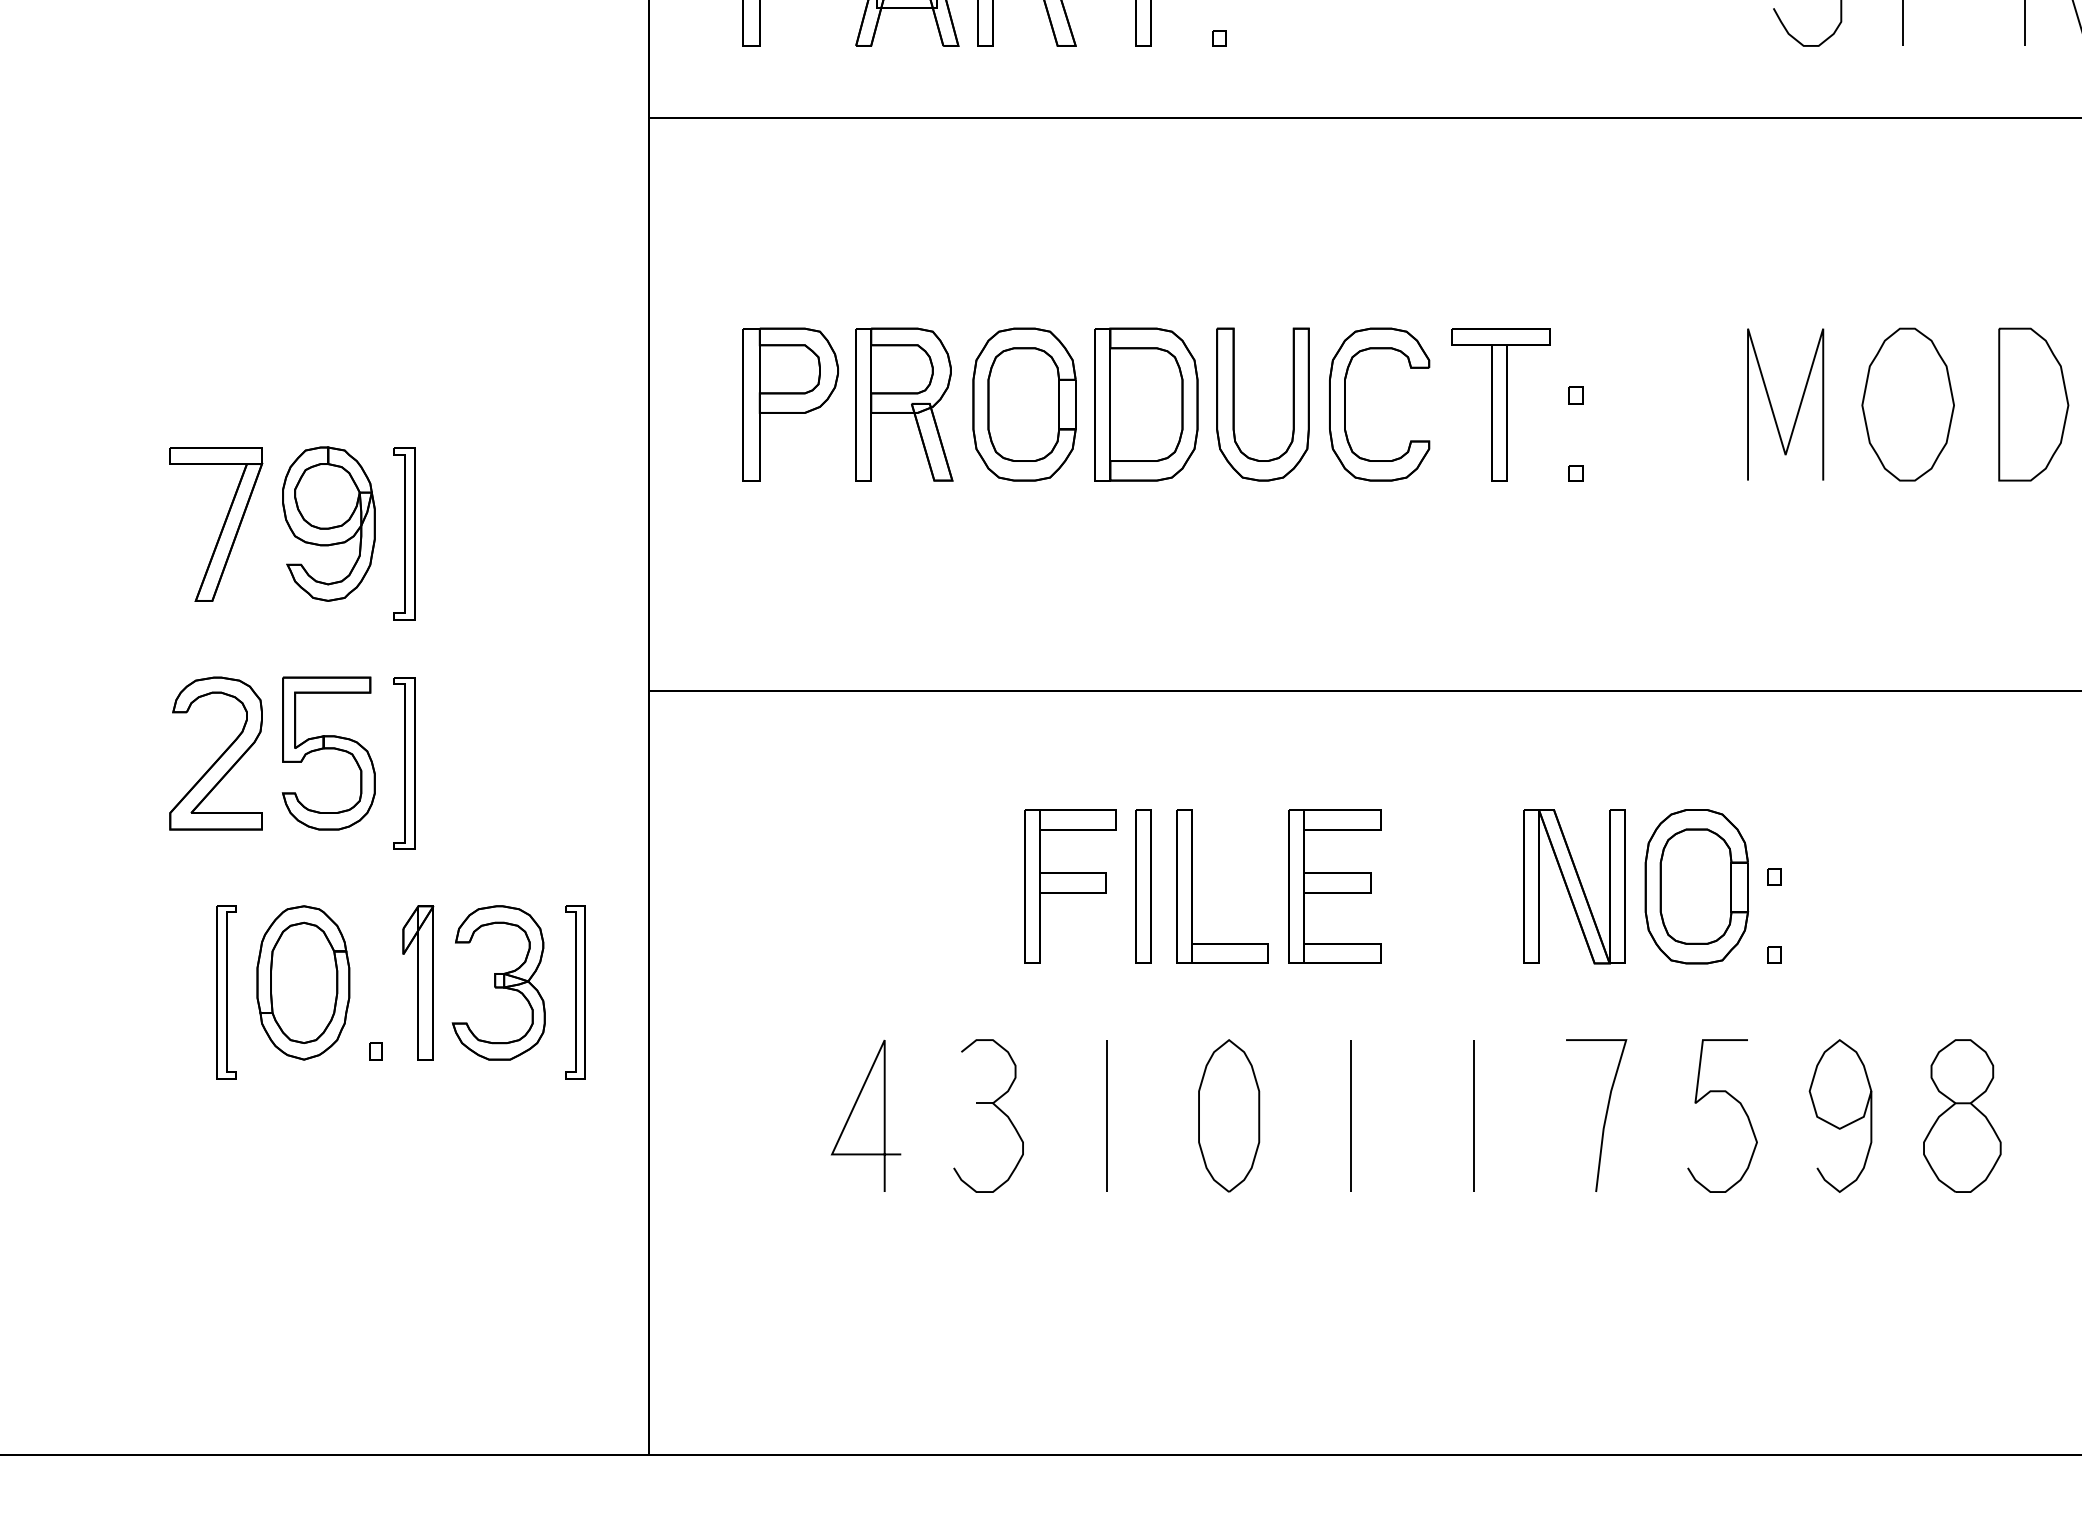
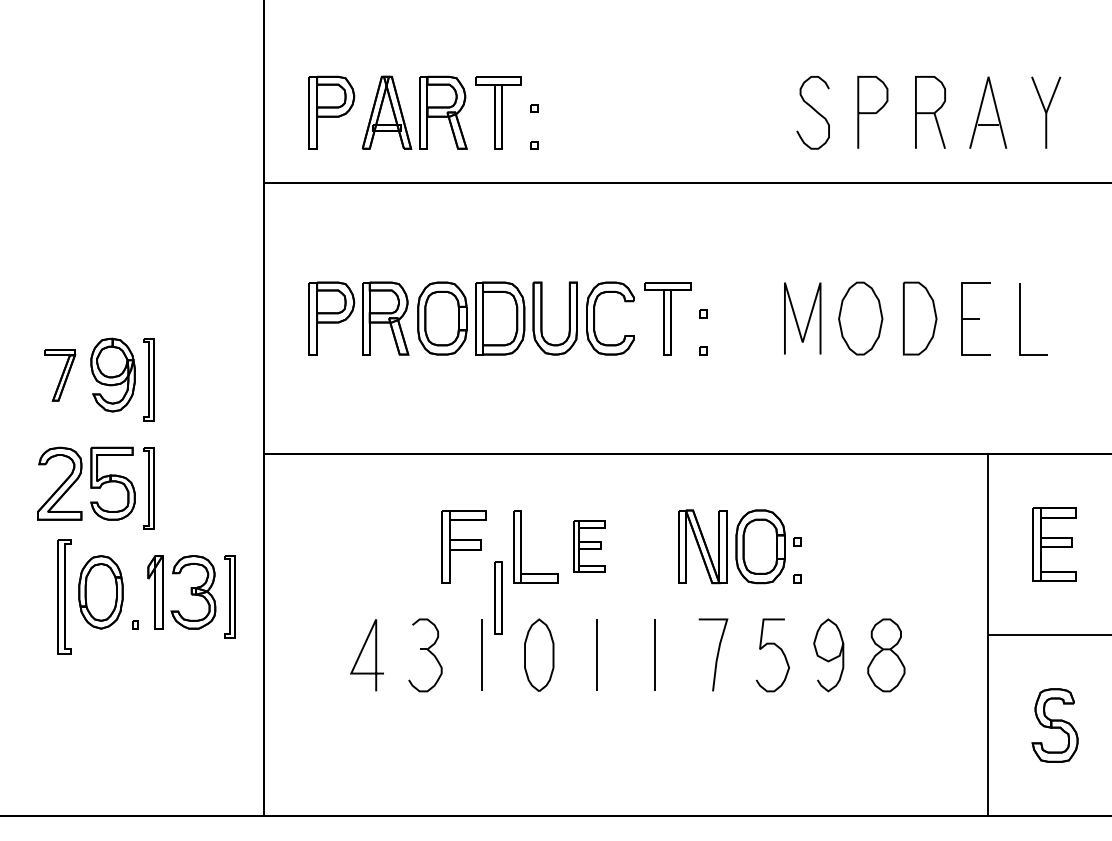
part: (215, 524) -> (59, 375), size x0.7
part: (1143, 886) -> (498, 597), moved
part: (1335, 886) -> (589, 546), size x0.7
part: (226, 991) -> (64, 596), size x1.4

